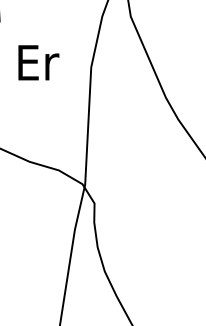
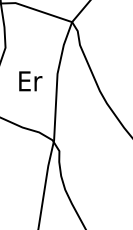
text: (38, 63) -> (30, 81), moved

